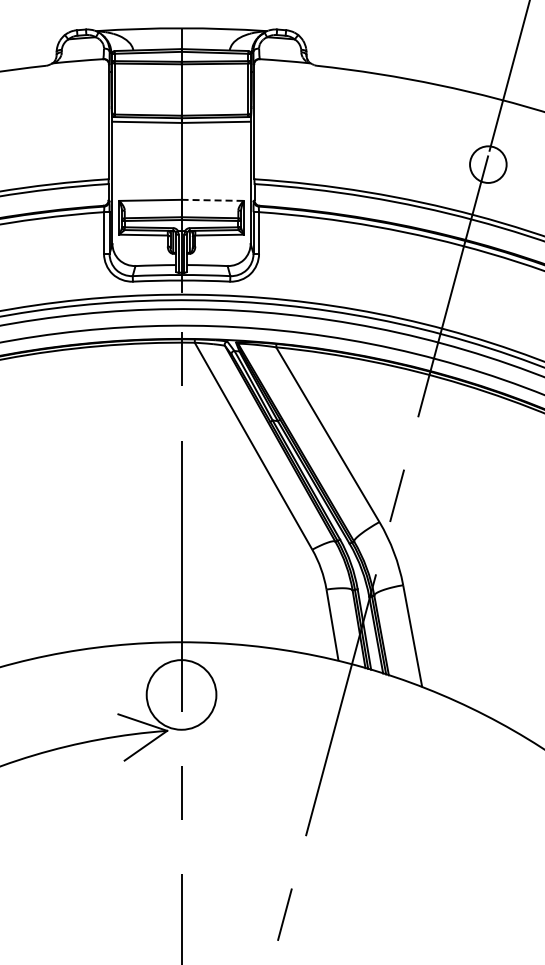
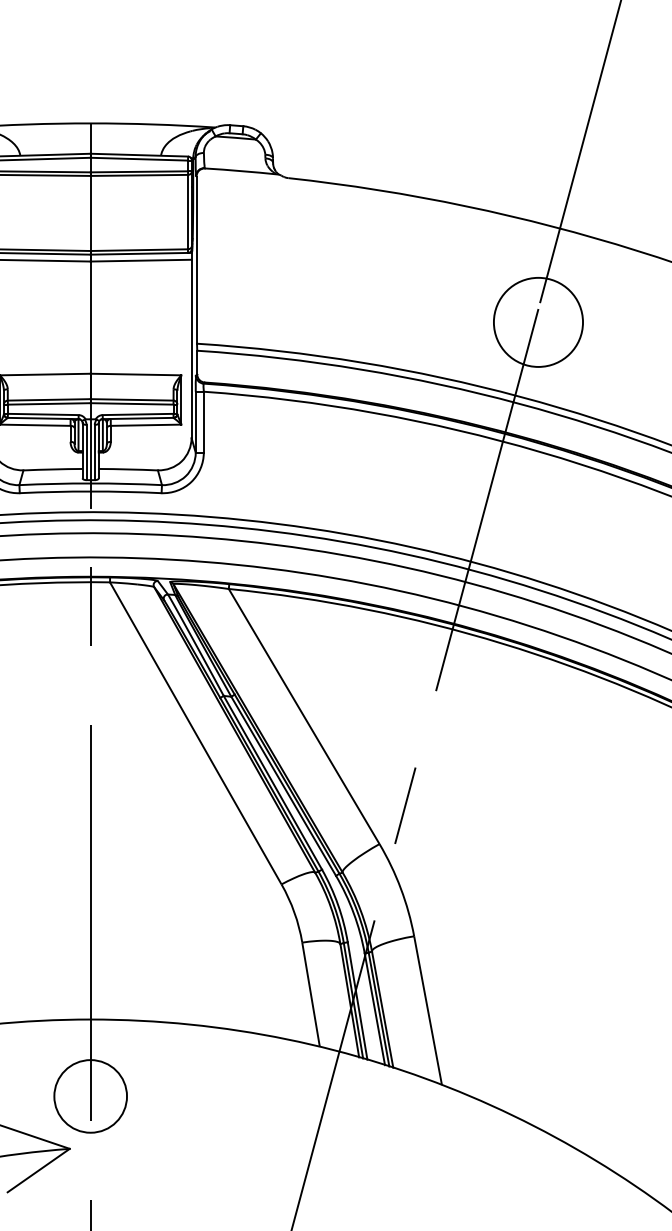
circle: (487, 164) -> (537, 322), size x1.67
line: (213, 200) -> (137, 374), dashed -> solid
circle: (181, 694) -> (90, 1095), size x0.71

